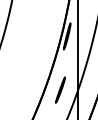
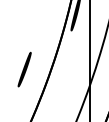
line: (60, 89) -> (24, 68), moved

